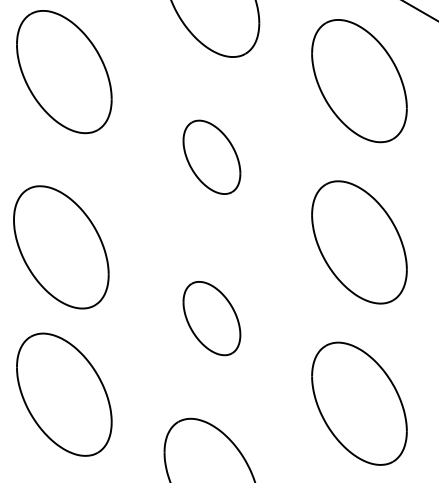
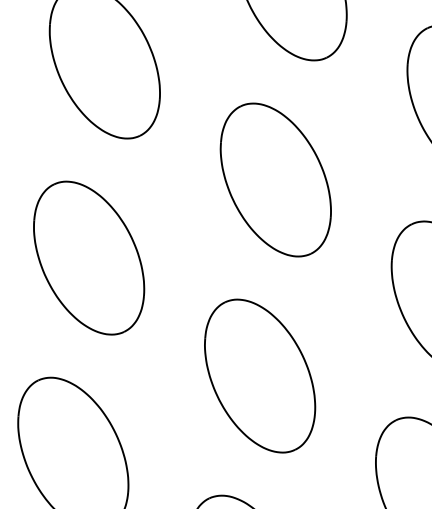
part: (211, 157) -> (275, 180), size x1.67
part: (61, 247) -> (89, 258), moved
part: (211, 318) -> (259, 375), size x1.67

